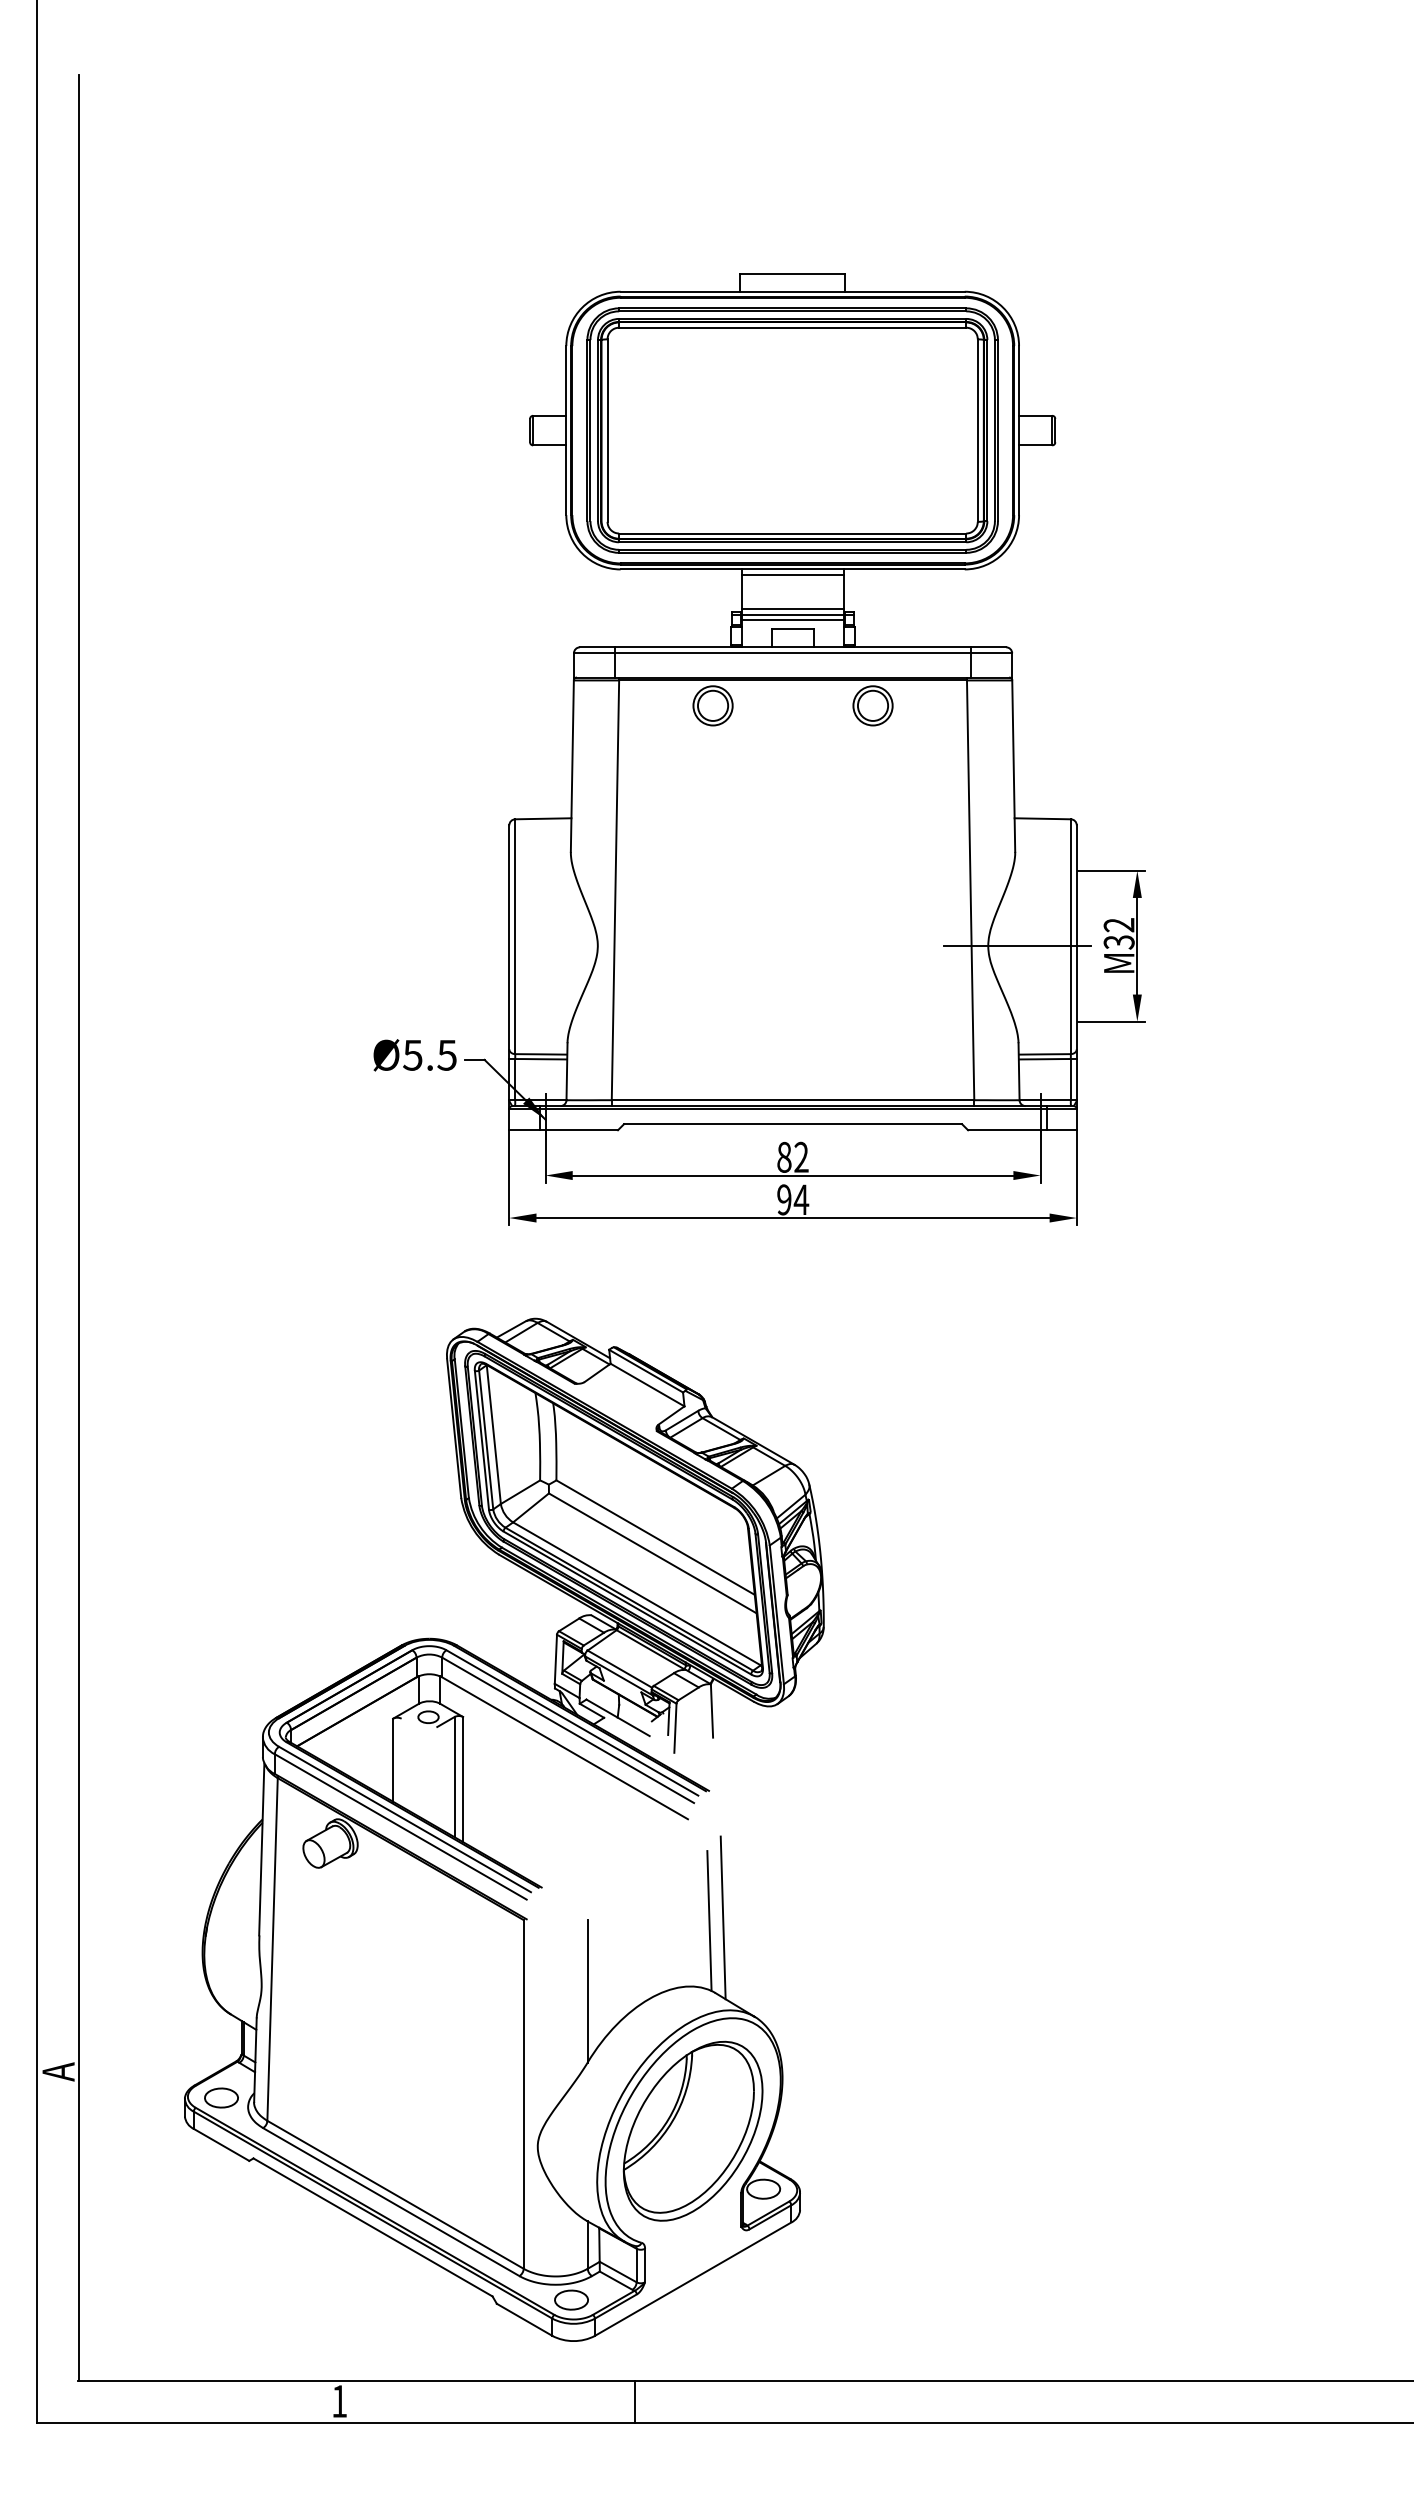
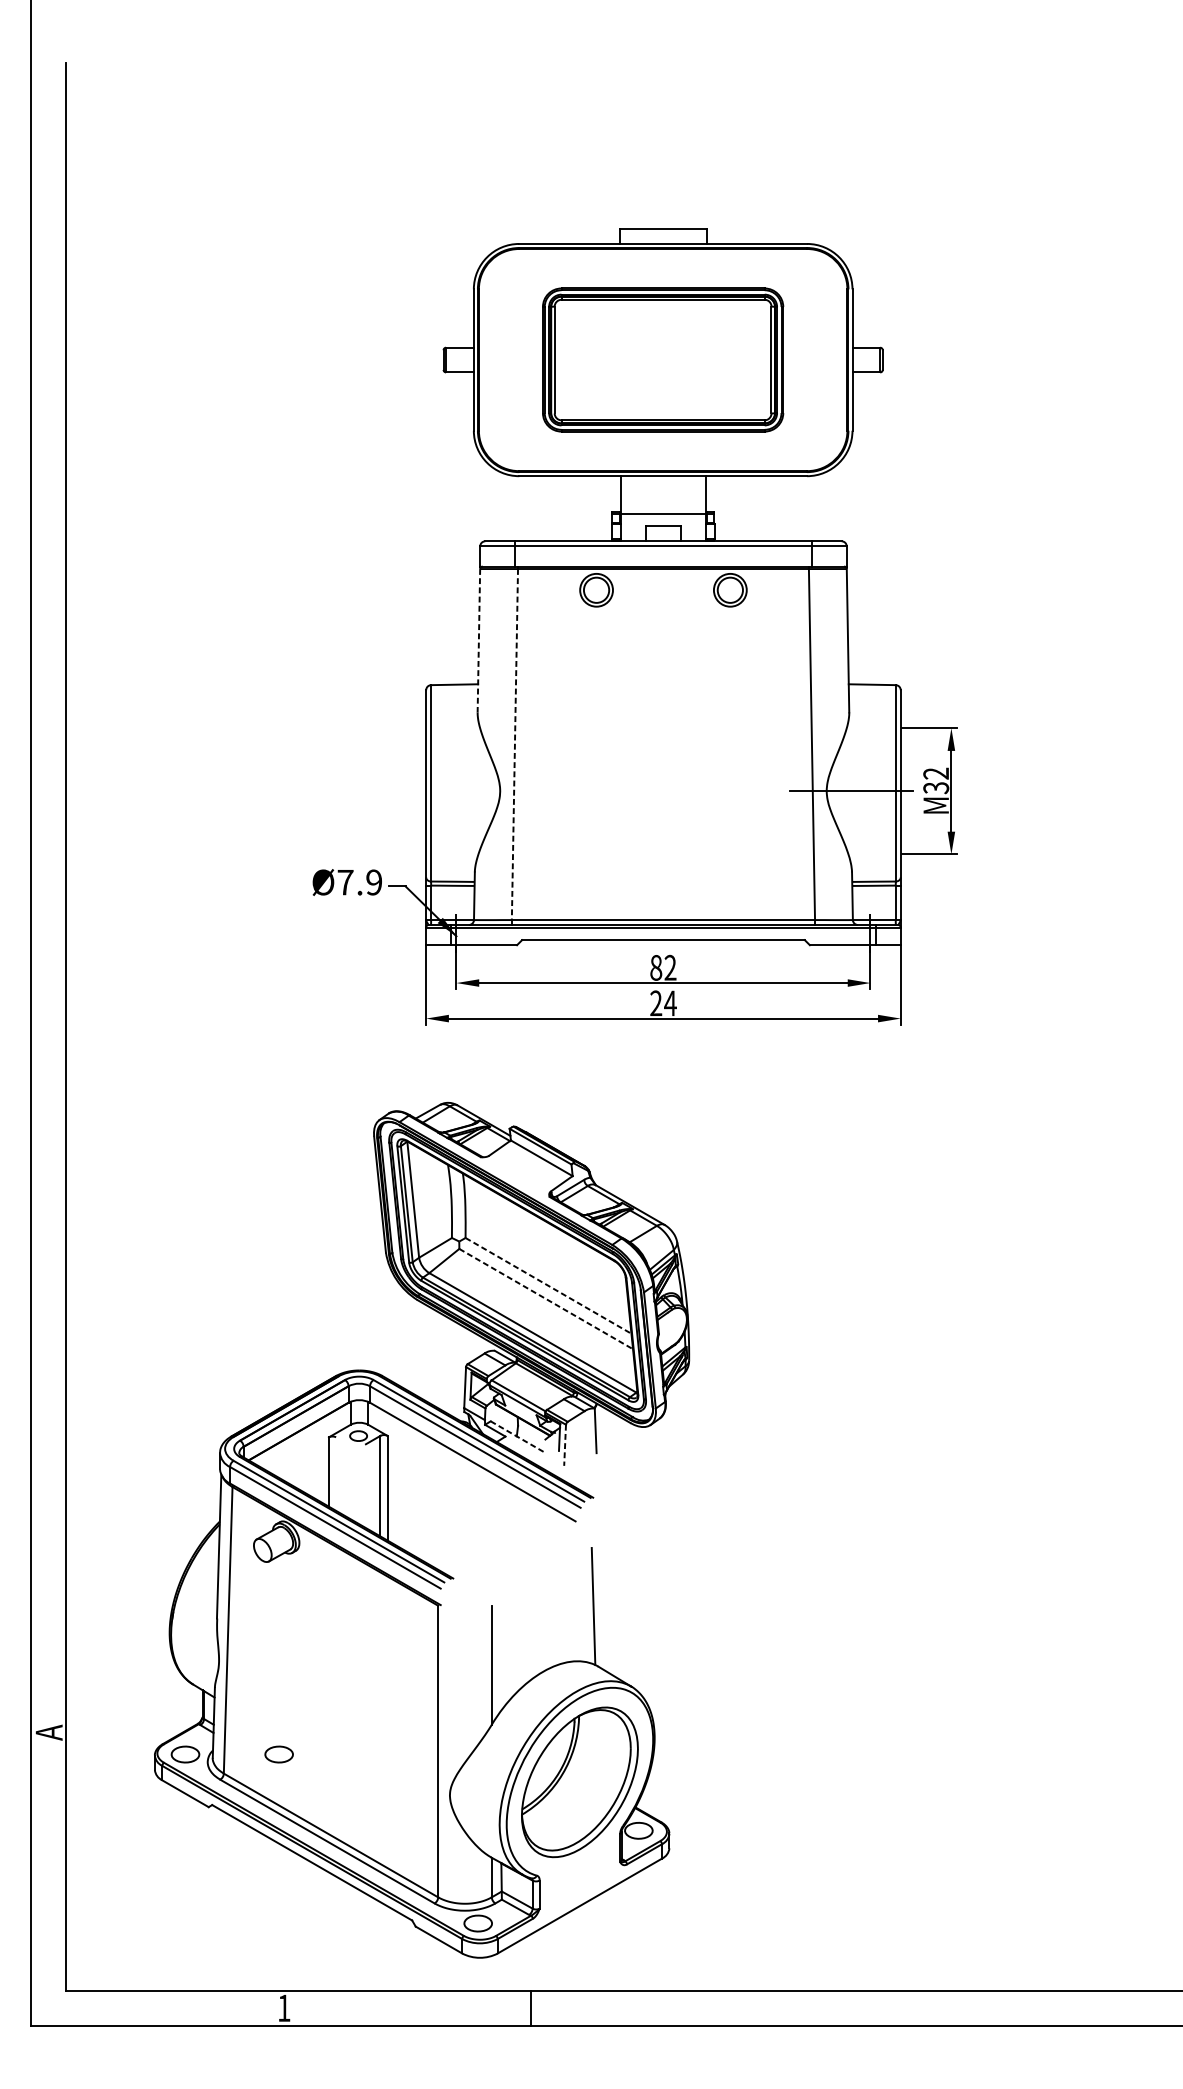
part: (792, 430) -> (663, 359), size x0.7
line: (792, 575) -> (663, 481), removed
line: (792, 608) -> (663, 508), removed
line: (792, 619) -> (663, 518), removed
line: (572, 766) -> (479, 640), solid -> dashed
line: (615, 890) -> (514, 744), solid -> dashed
text: (429, 1054) -> (359, 881), Ø5.5 -> Ø7.9
text: (784, 1199) -> (656, 1003), 94 -> 24
line: (655, 1537) -> (548, 1285), solid -> dashed
line: (652, 1553) -> (545, 1299), solid -> dashed
line: (618, 1717) -> (517, 1436), solid -> dashed
line: (675, 1728) -> (565, 1445), solid -> dashed
line: (722, 1917) -> (604, 1603), removed
part: (333, 2097) -> (279, 1754), added

